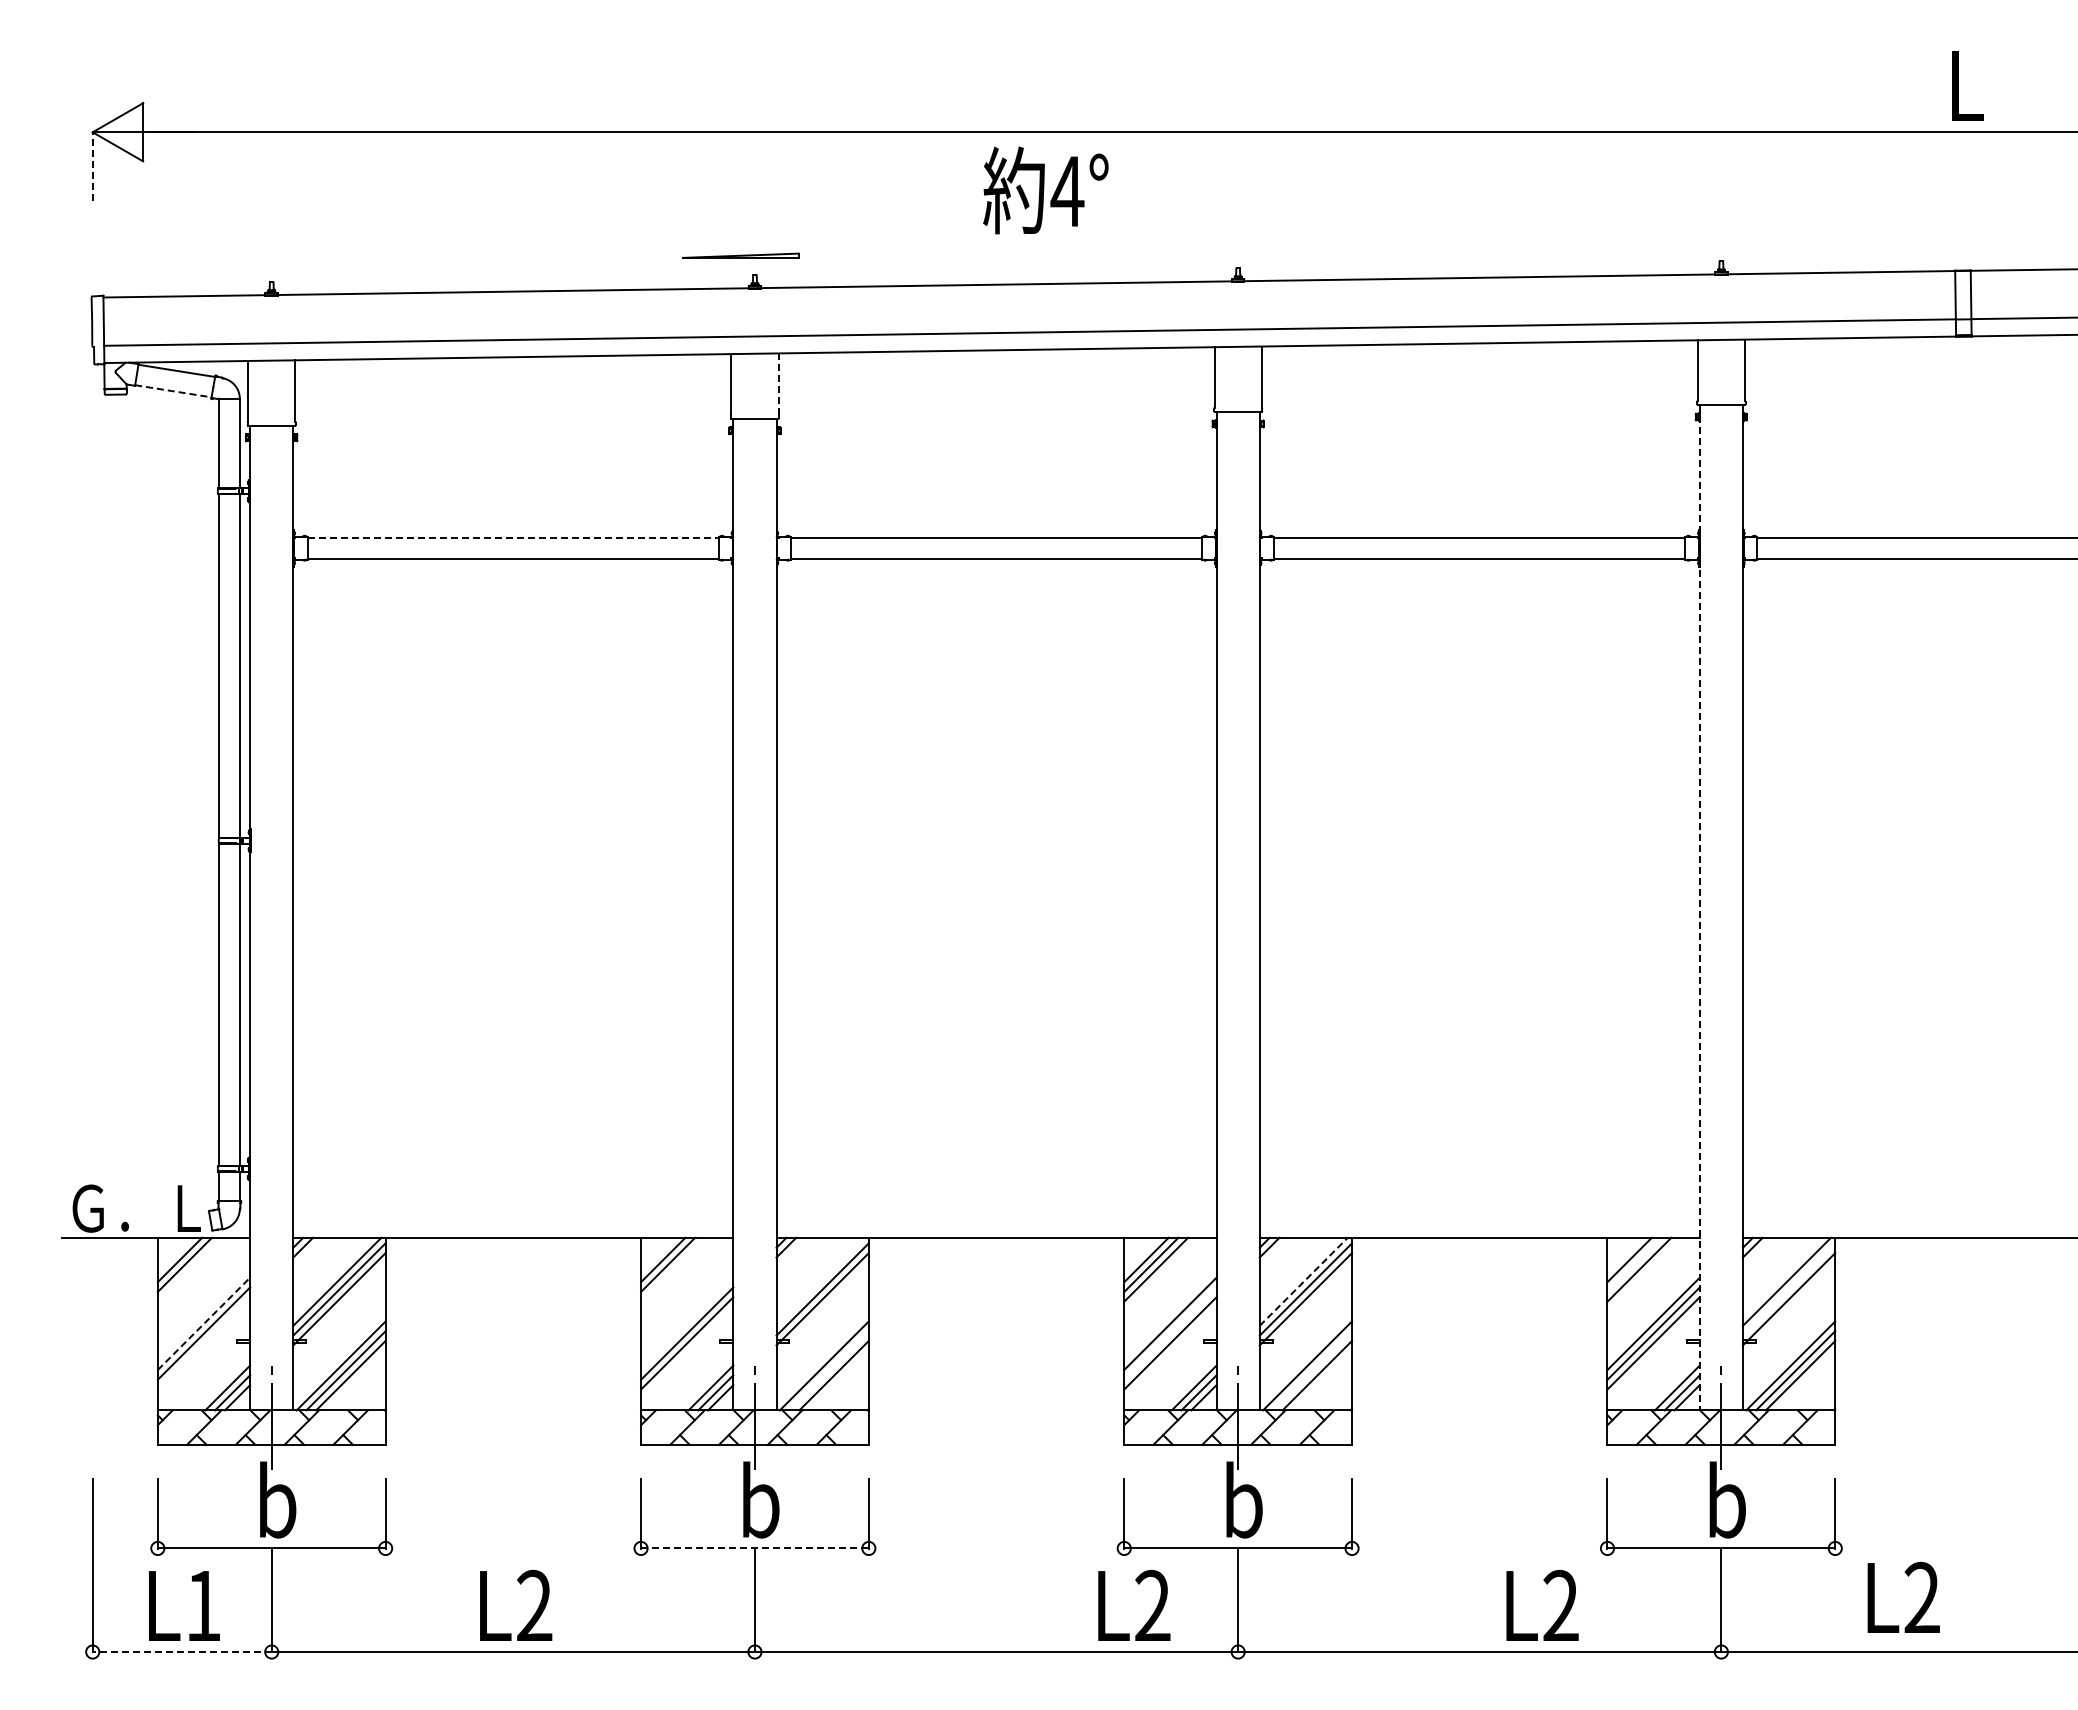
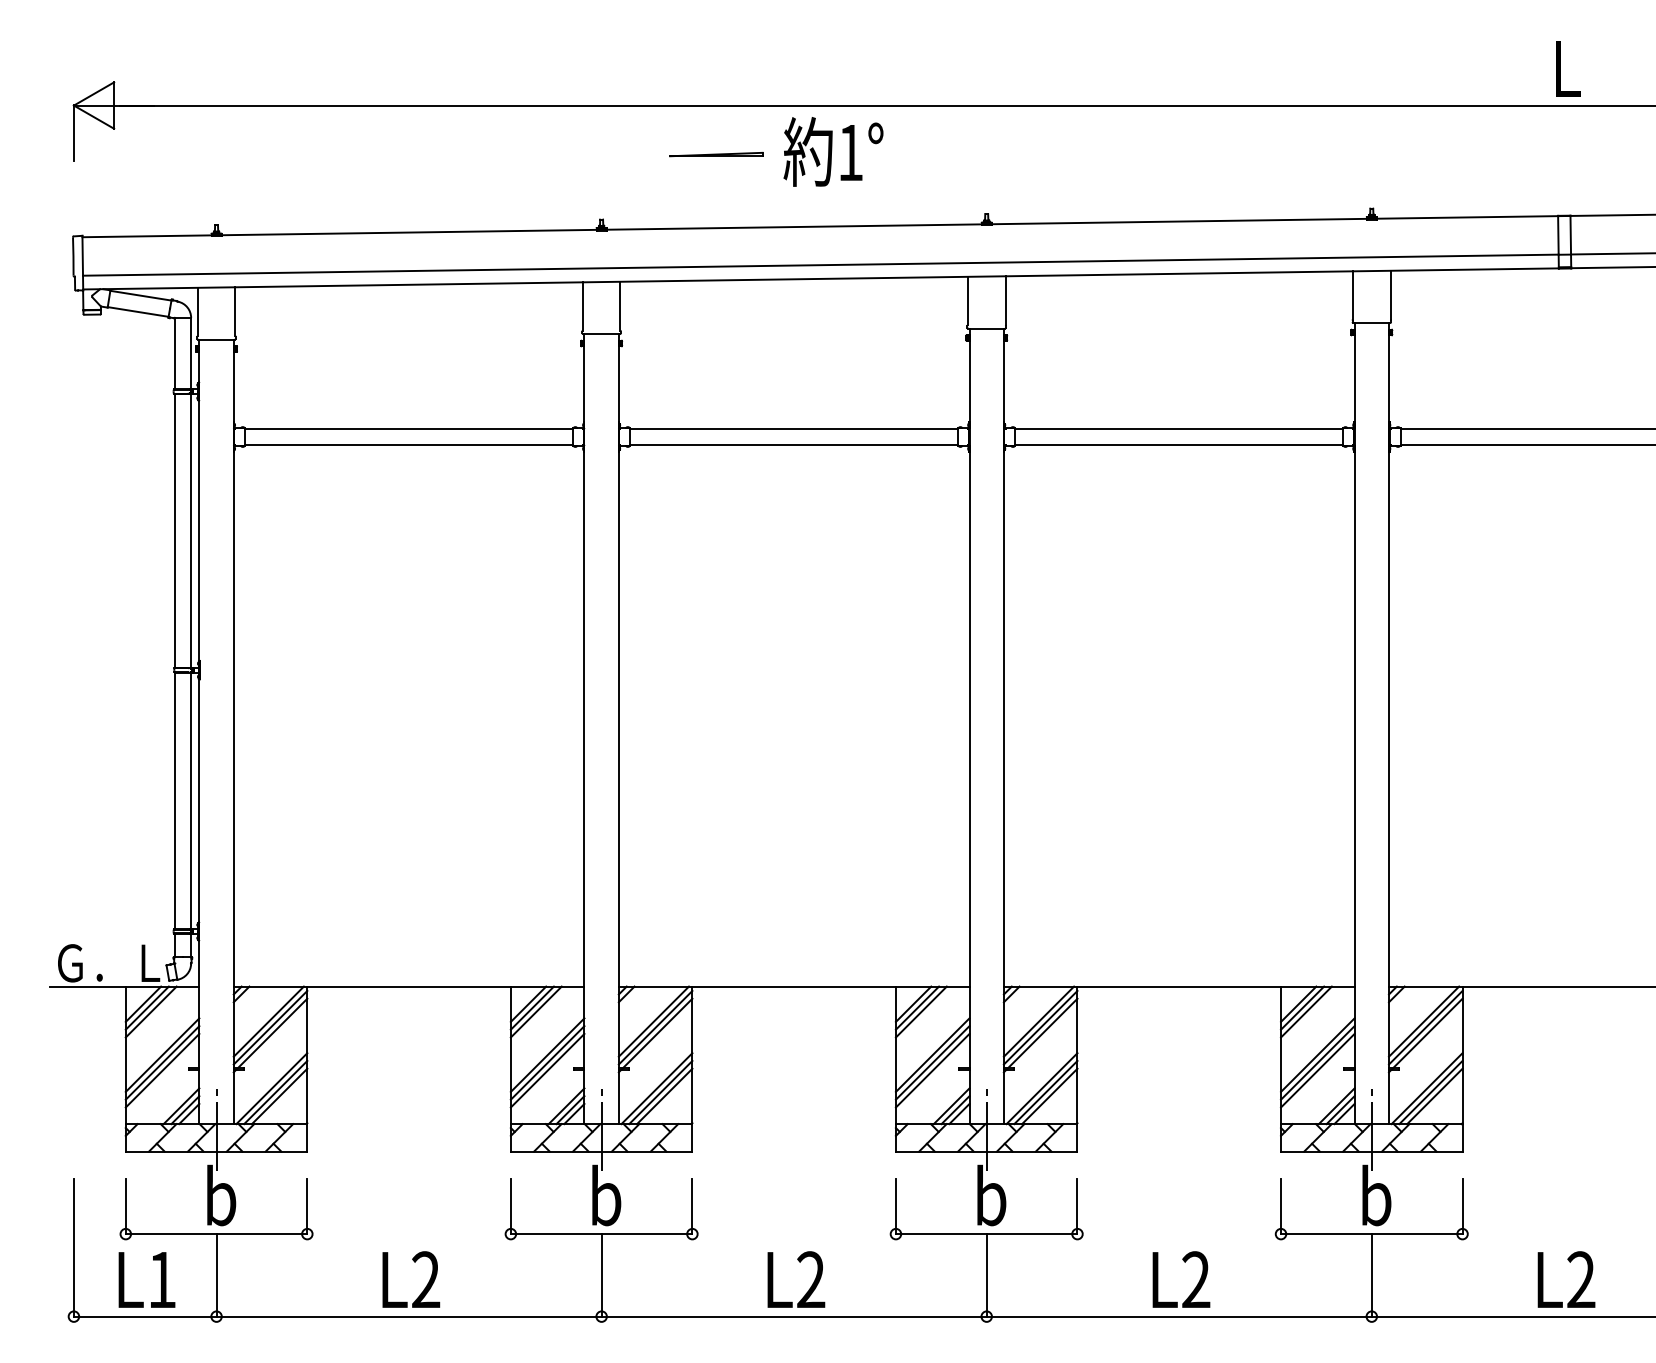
line: (92, 166) -> (73, 132), dashed -> solid
text: (1067, 191) -> (850, 152), 4° -> 1°
part: (740, 255) -> (716, 154), moved
line: (778, 384) -> (620, 306), dashed -> solid
line: (173, 391) -> (138, 312), dashed -> solid
line: (513, 537) -> (409, 428), dashed -> solid
line: (1699, 907) -> (1354, 723), dashed -> solid
line: (1634, 1264) -> (1302, 1007), added
line: (189, 1269) -> (151, 1011), added
line: (672, 1269) -> (535, 1011), added
line: (820, 1281) -> (653, 1021), added
line: (1304, 1281) -> (1039, 1021), dashed -> solid
line: (1788, 1289) -> (1425, 1027), added
line: (204, 1323) -> (162, 1054), dashed -> solid
line: (687, 1323) -> (547, 1054), added
line: (1170, 1333) -> (932, 1062), added
line: (203, 1343) -> (162, 1070), added
line: (828, 1370) -> (660, 1092), added
line: (1312, 1370) -> (1045, 1092), added
line: (754, 1548) -> (601, 1234), dashed -> solid
text: (1903, 1596) -> (1566, 1278), moved
text: (1134, 1604) -> (796, 1278), moved
text: (1542, 1604) -> (1181, 1278), moved
line: (181, 1652) -> (144, 1317), dashed -> solid

